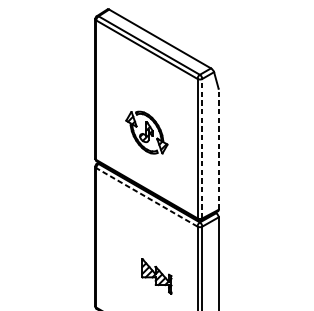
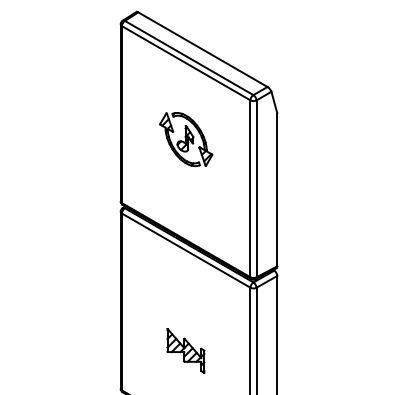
part: (147, 132) -> (186, 139), moved
line: (202, 148) -> (256, 188), dashed -> solid
line: (218, 149) -> (277, 189), dashed -> solid
line: (146, 197) -> (185, 250), dashed -> solid
part: (156, 276) -> (185, 350), moved

